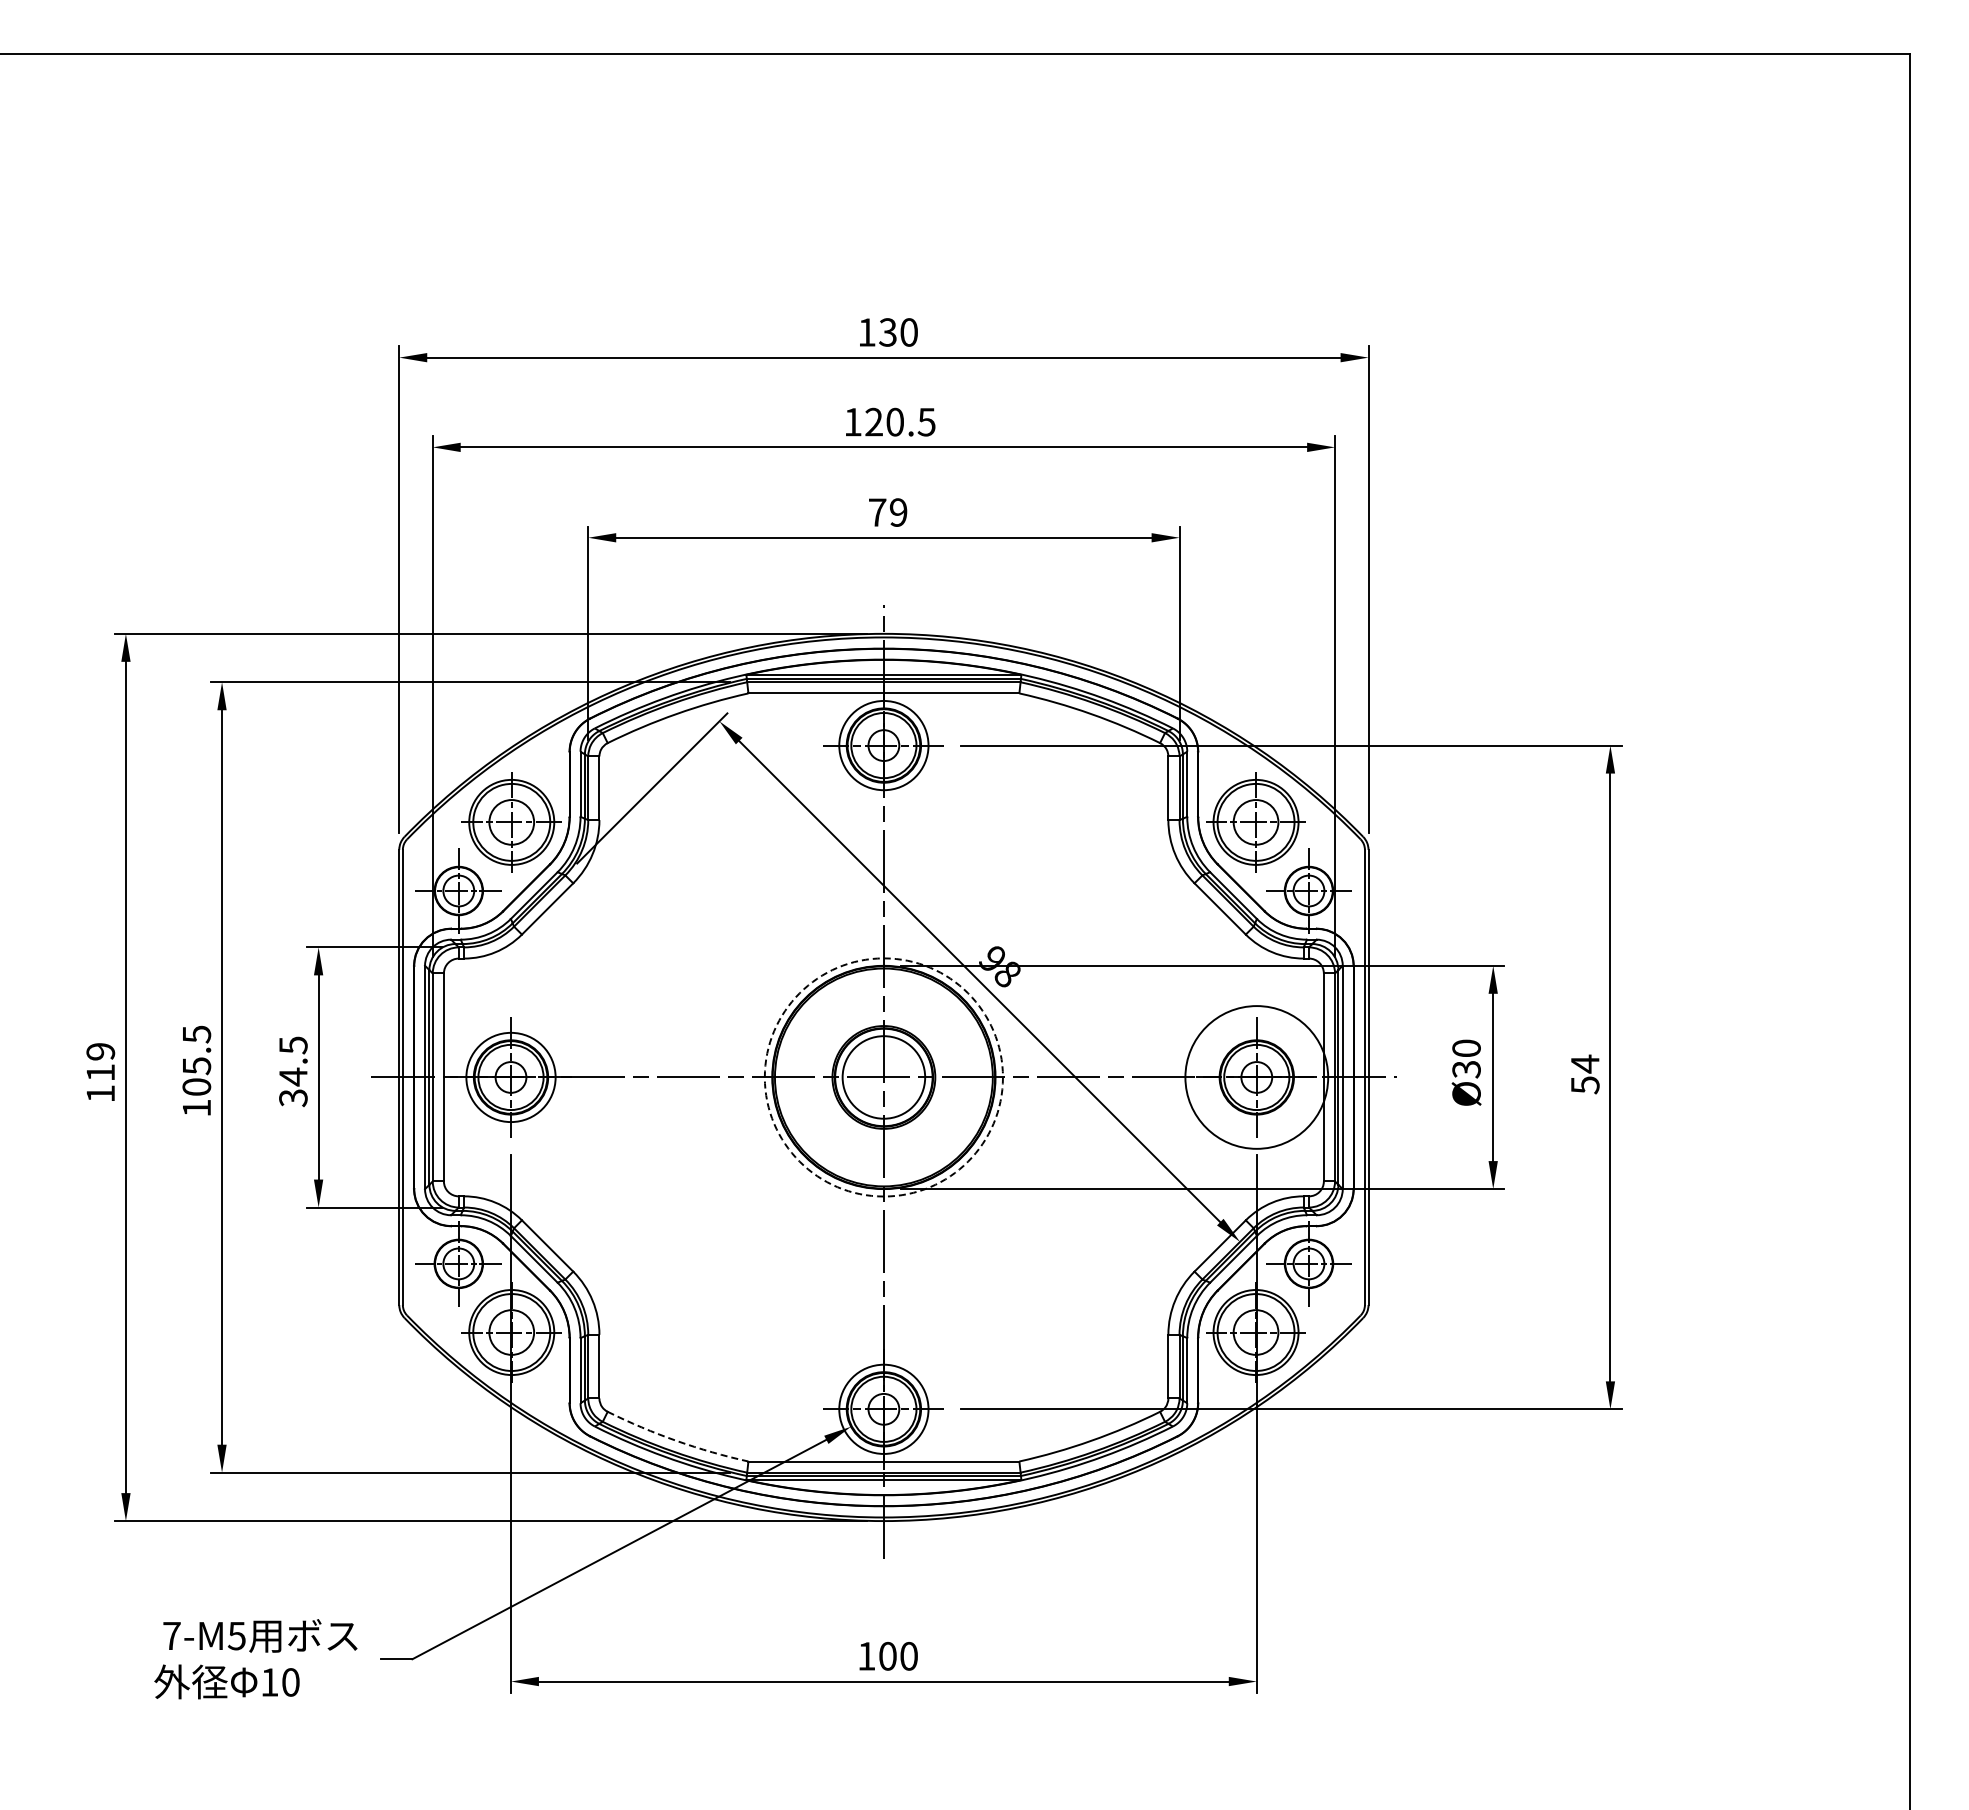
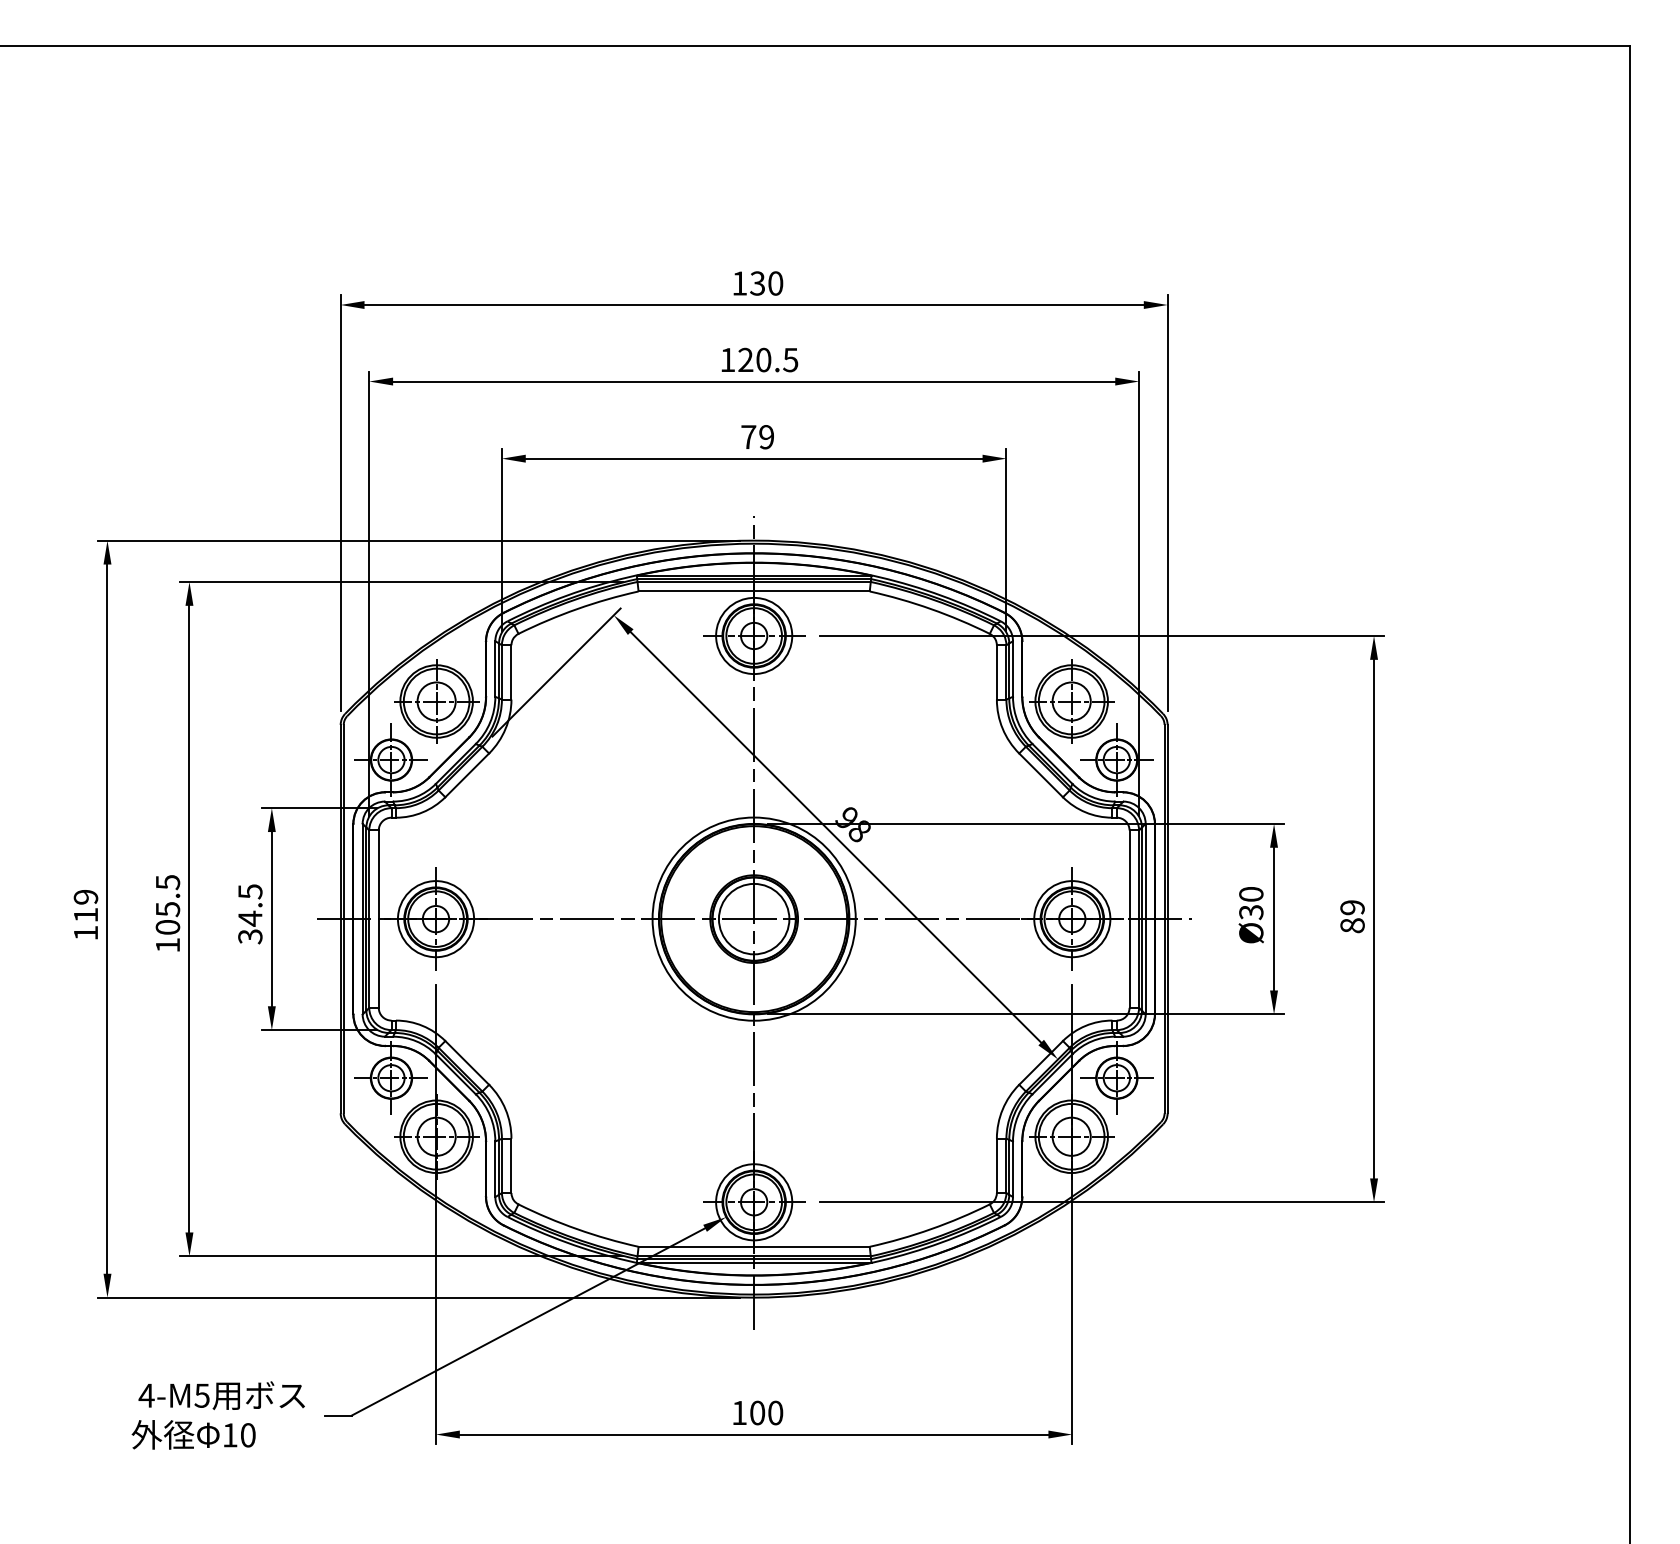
text: (1584, 1074) -> (1351, 916), 54 -> 89
circle: (883, 1077) -> (753, 919), dashed -> solid
circle: (1256, 1077) -> (1072, 919), size x0.62
arc: (676, 1440) -> (577, 1228), dashed -> solid
text: (171, 1635) -> (146, 1395), 7-M5 -> 4-M5

